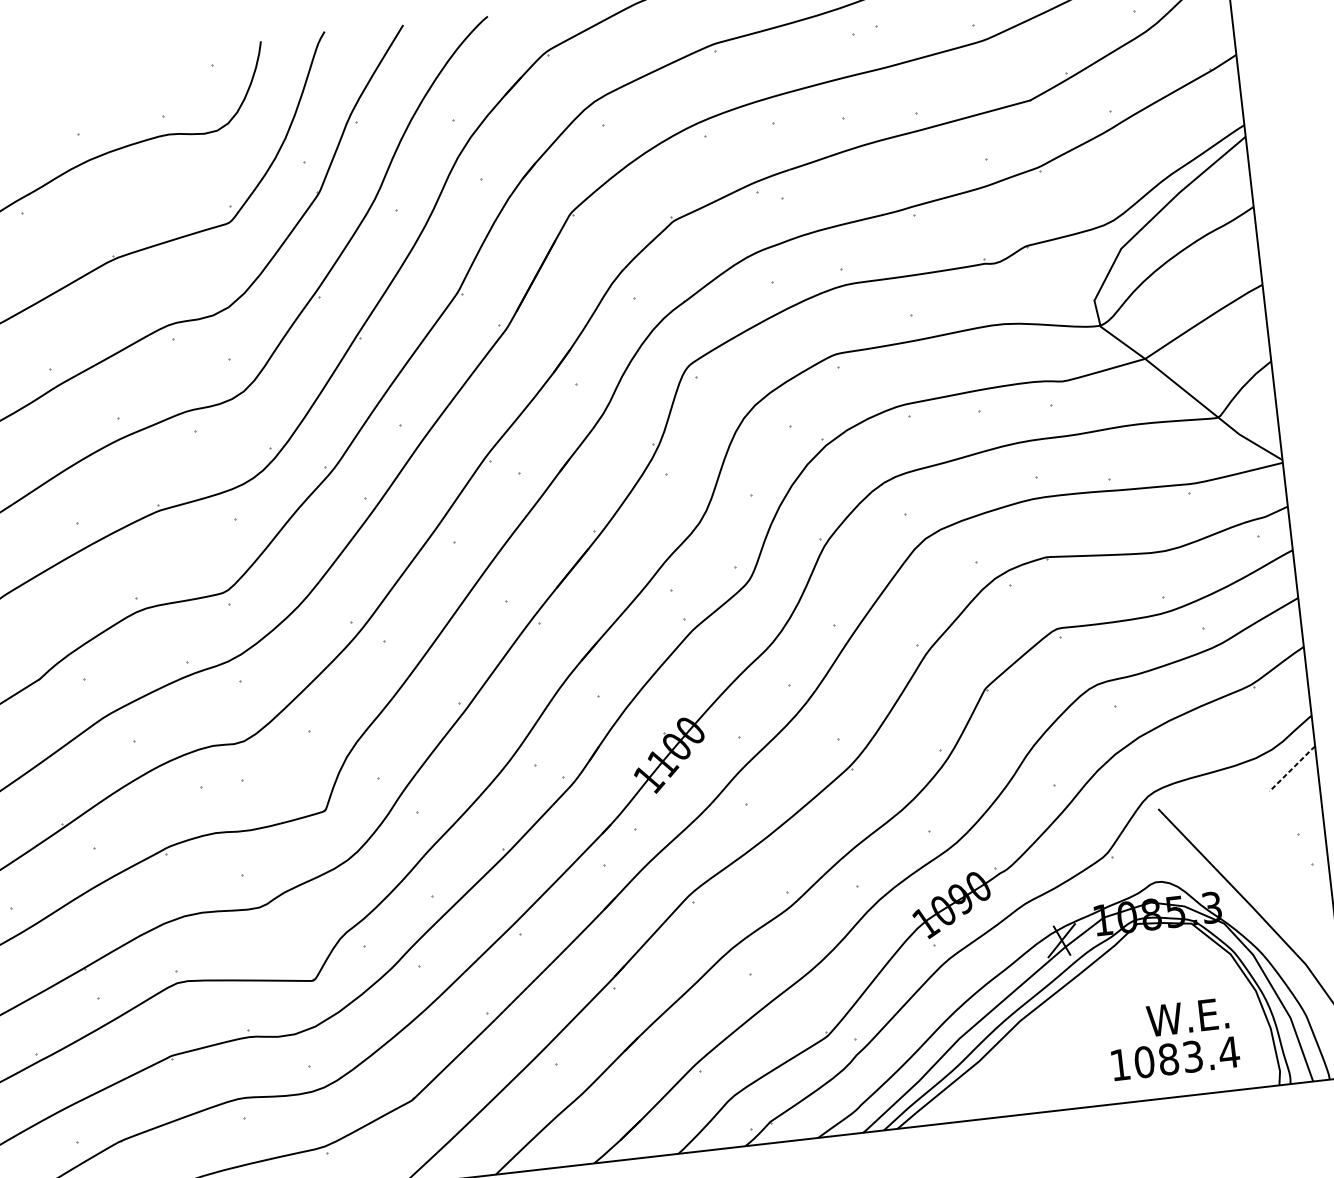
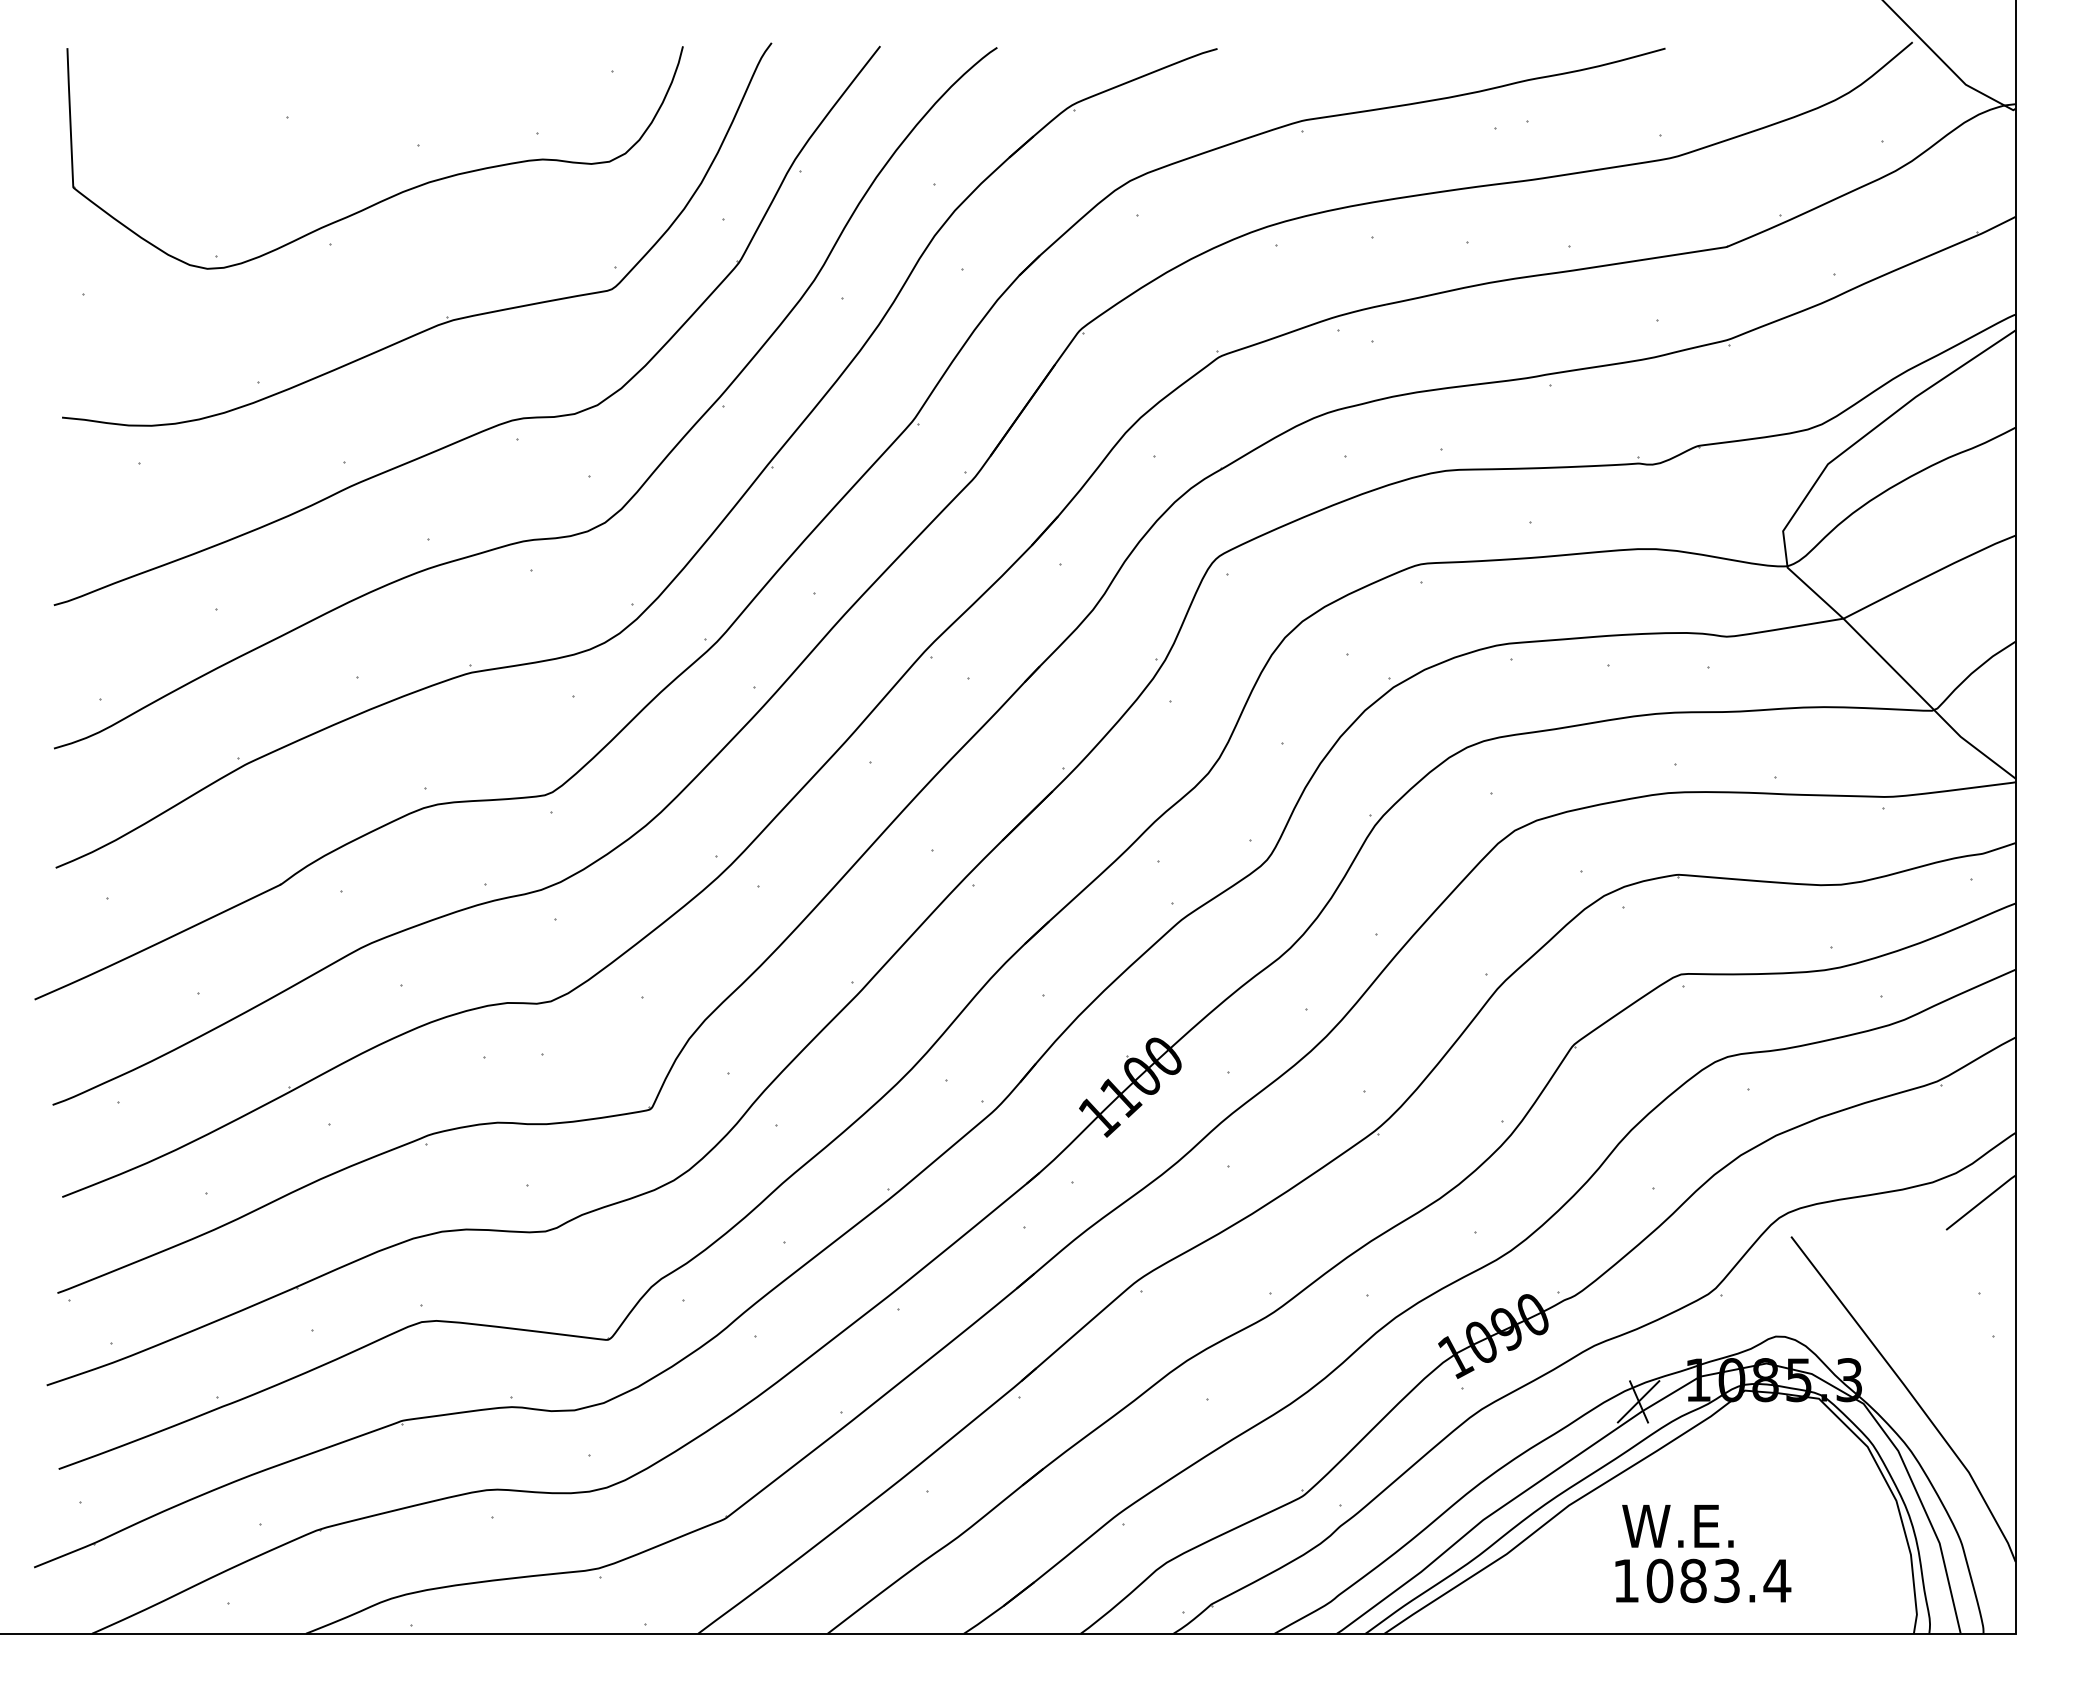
line: (1292, 768) -> (1981, 1202), dashed -> solid
text: (1187, 1017) -> (1677, 1526), moved
text: (1175, 1058) -> (1703, 1580), moved

